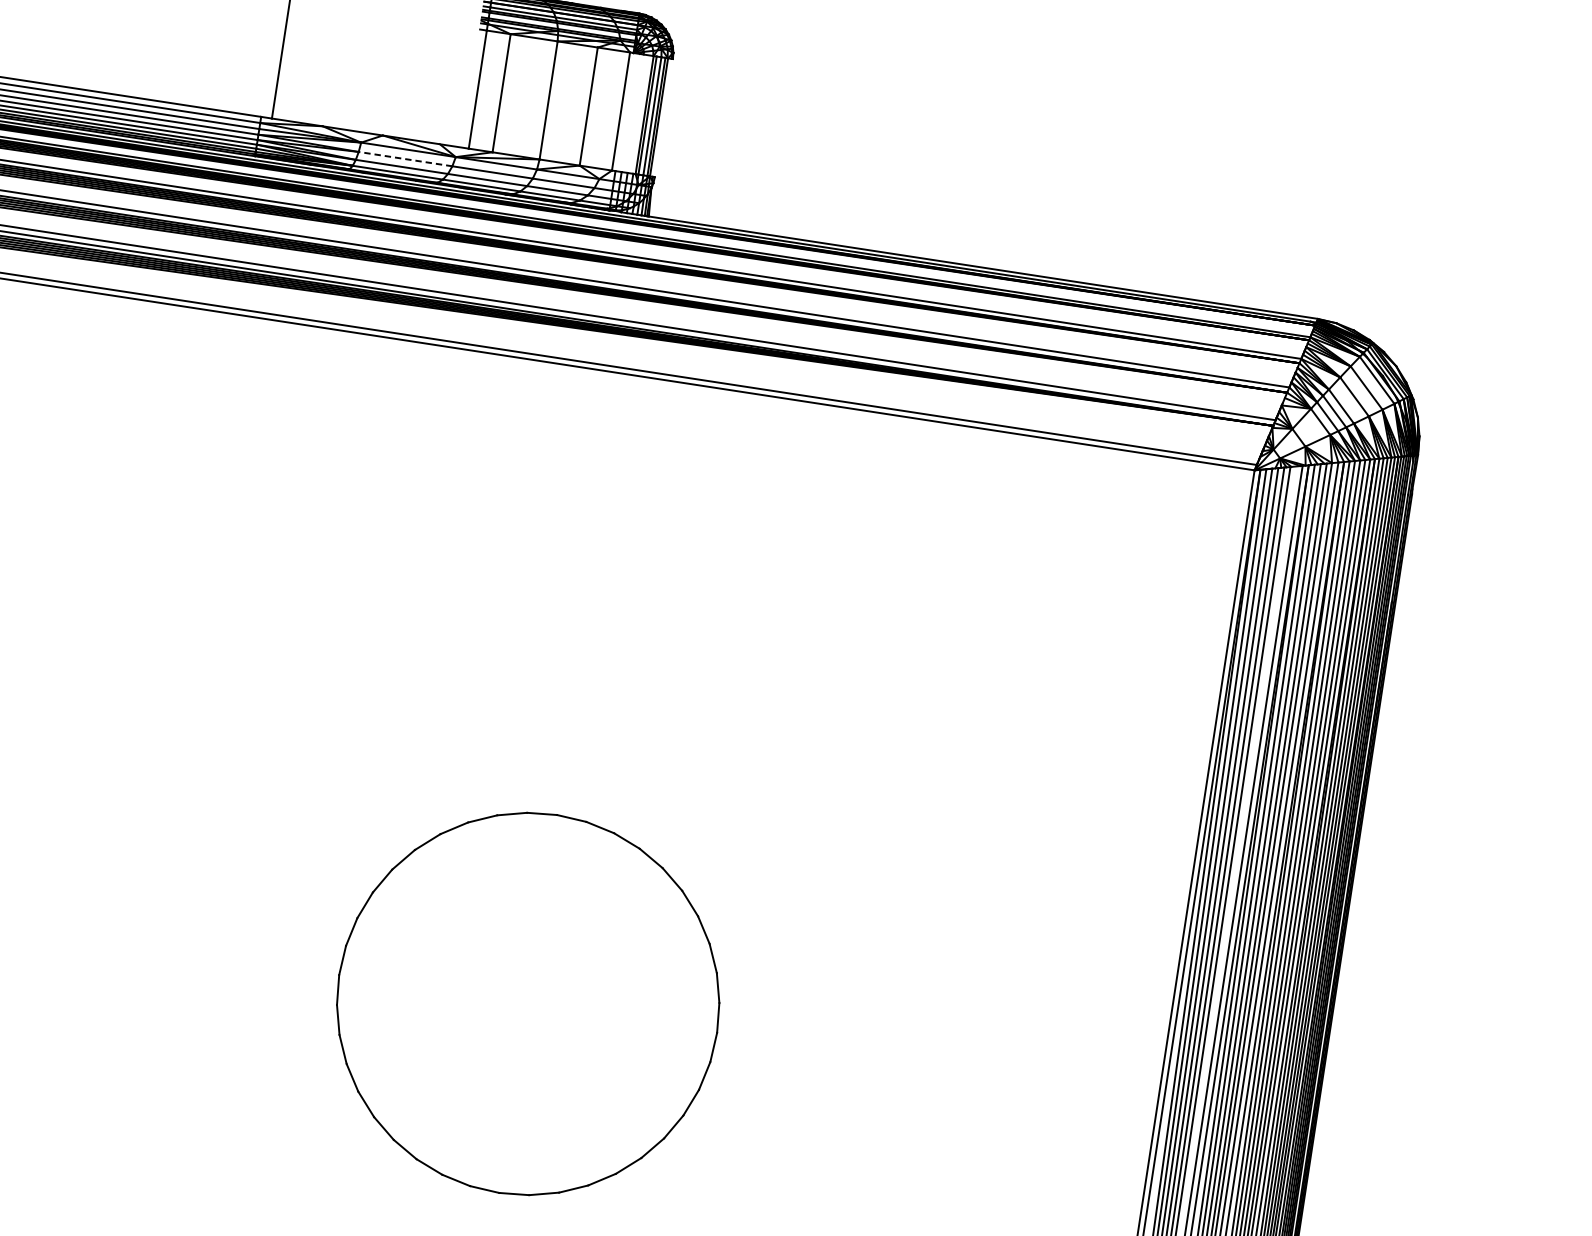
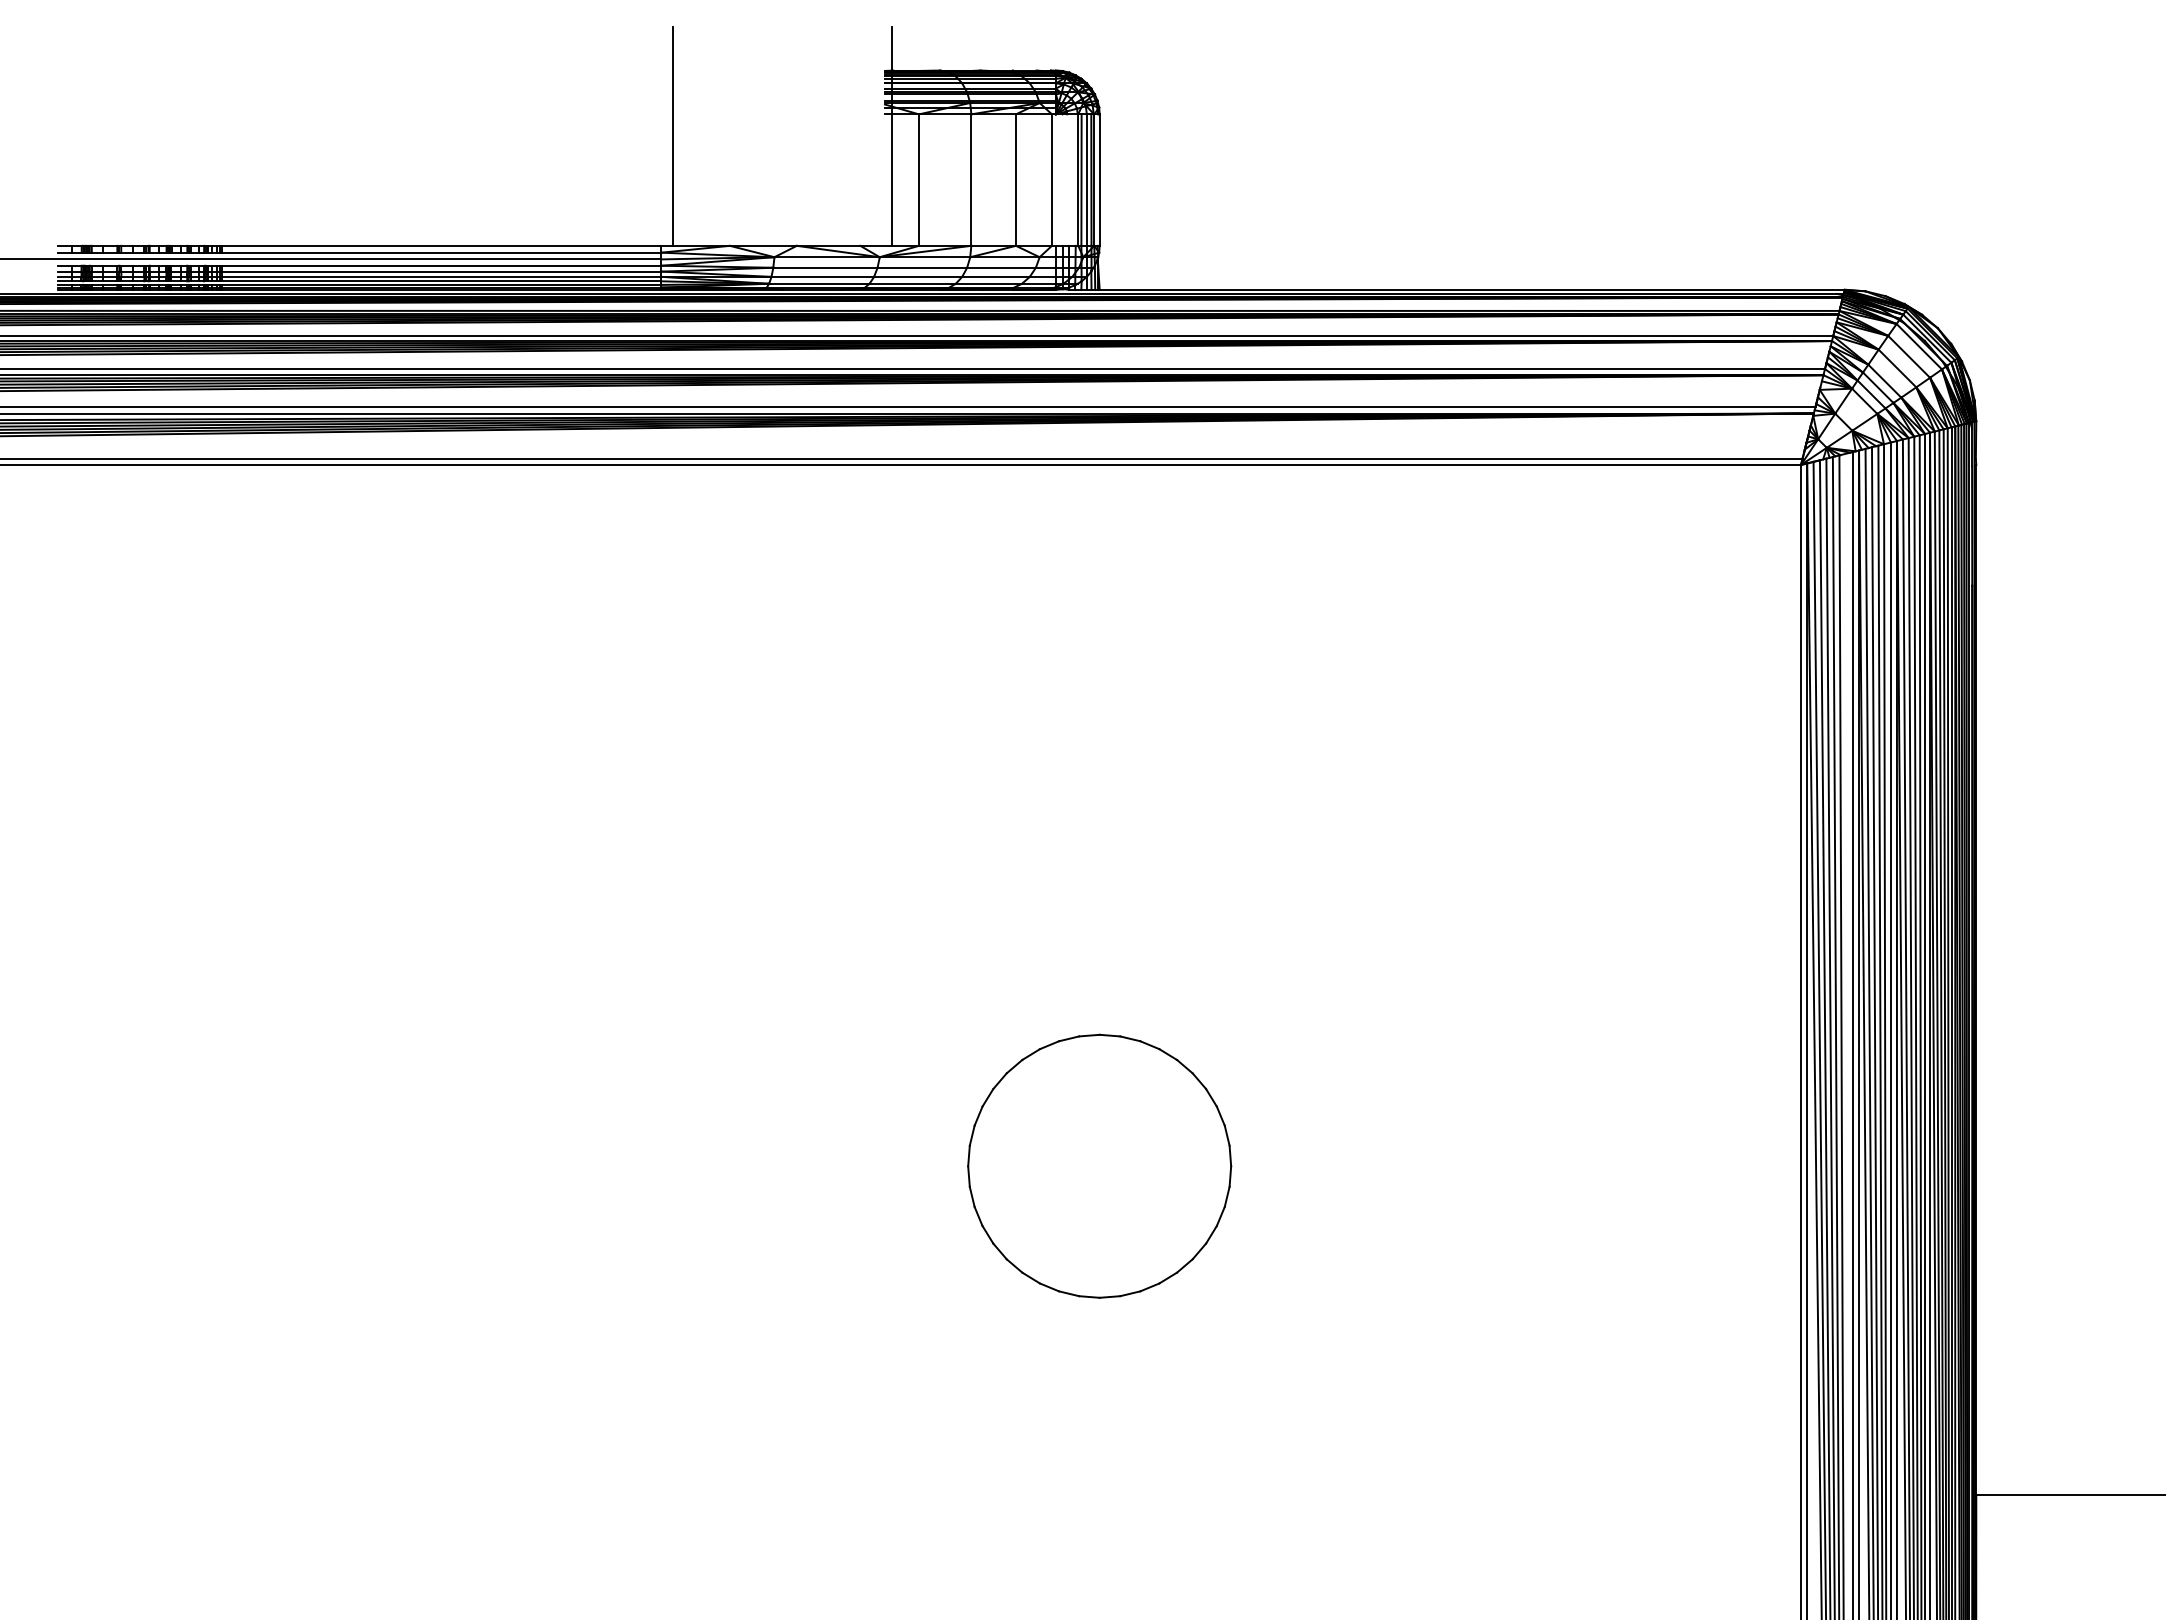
line: (663, 117) -> (1099, 179), added
line: (404, 158) -> (824, 267), dashed -> solid
part: (528, 1003) -> (1099, 1165), size x0.62

